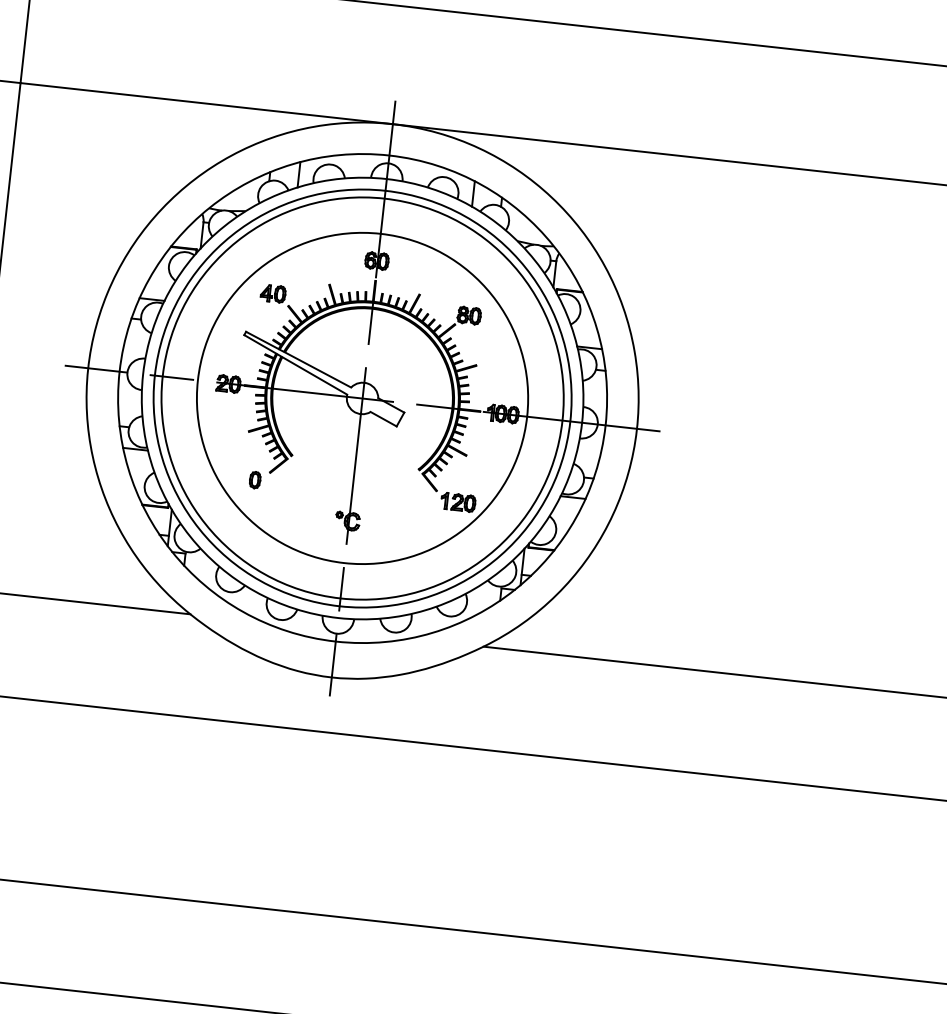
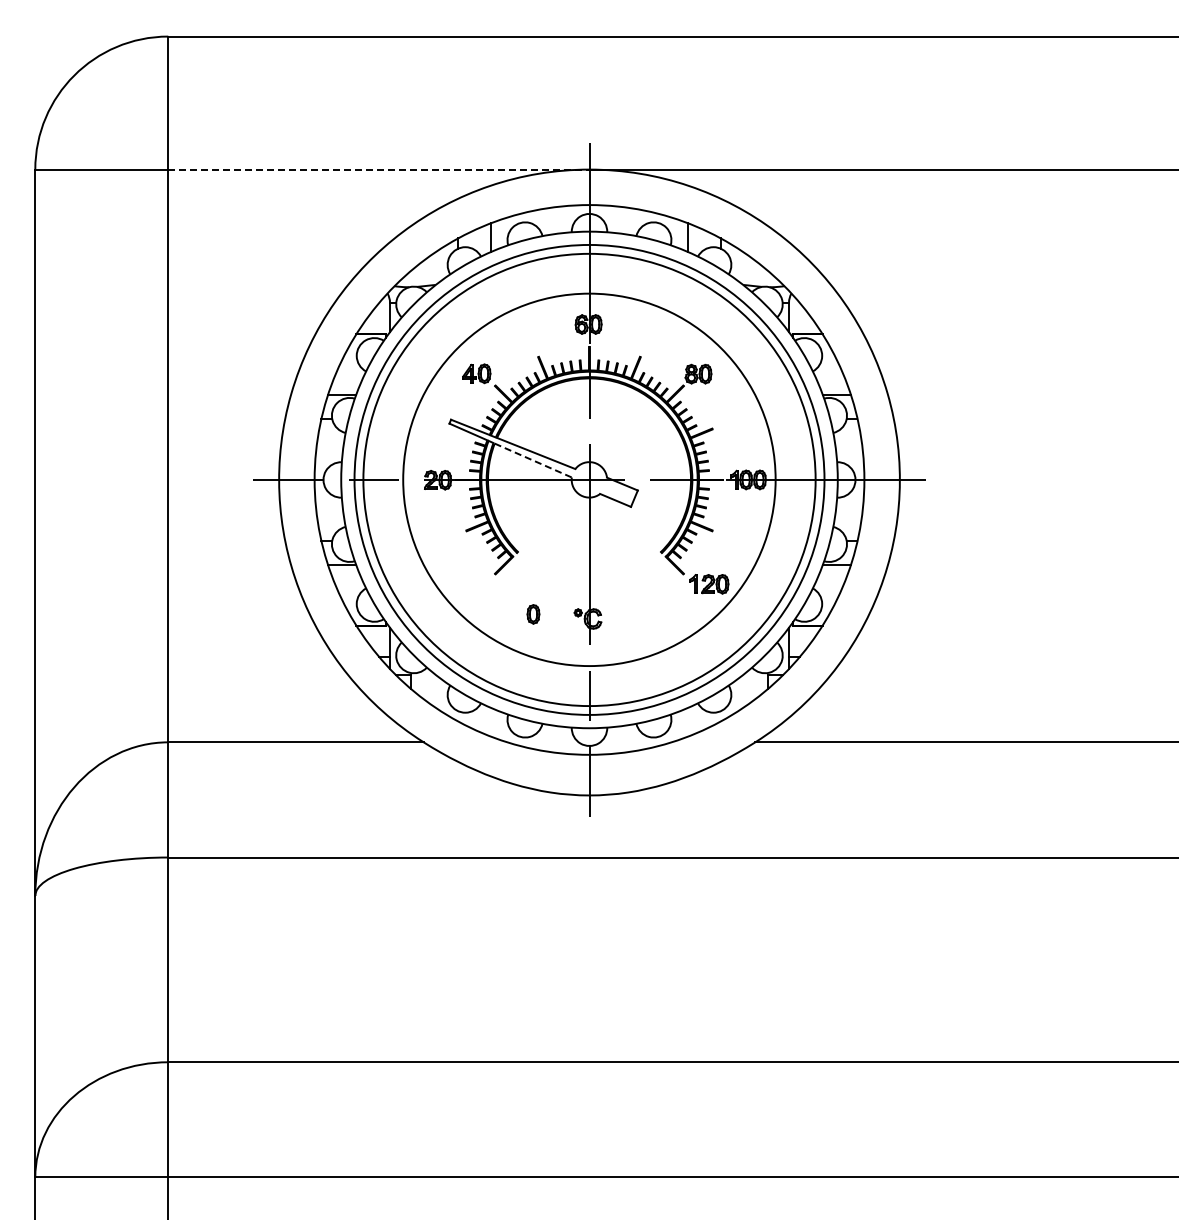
line: (206, 103) -> (378, 169), solid -> dashed
line: (315, 375) -> (533, 460), solid -> dashed
part: (255, 480) -> (533, 614), moved

